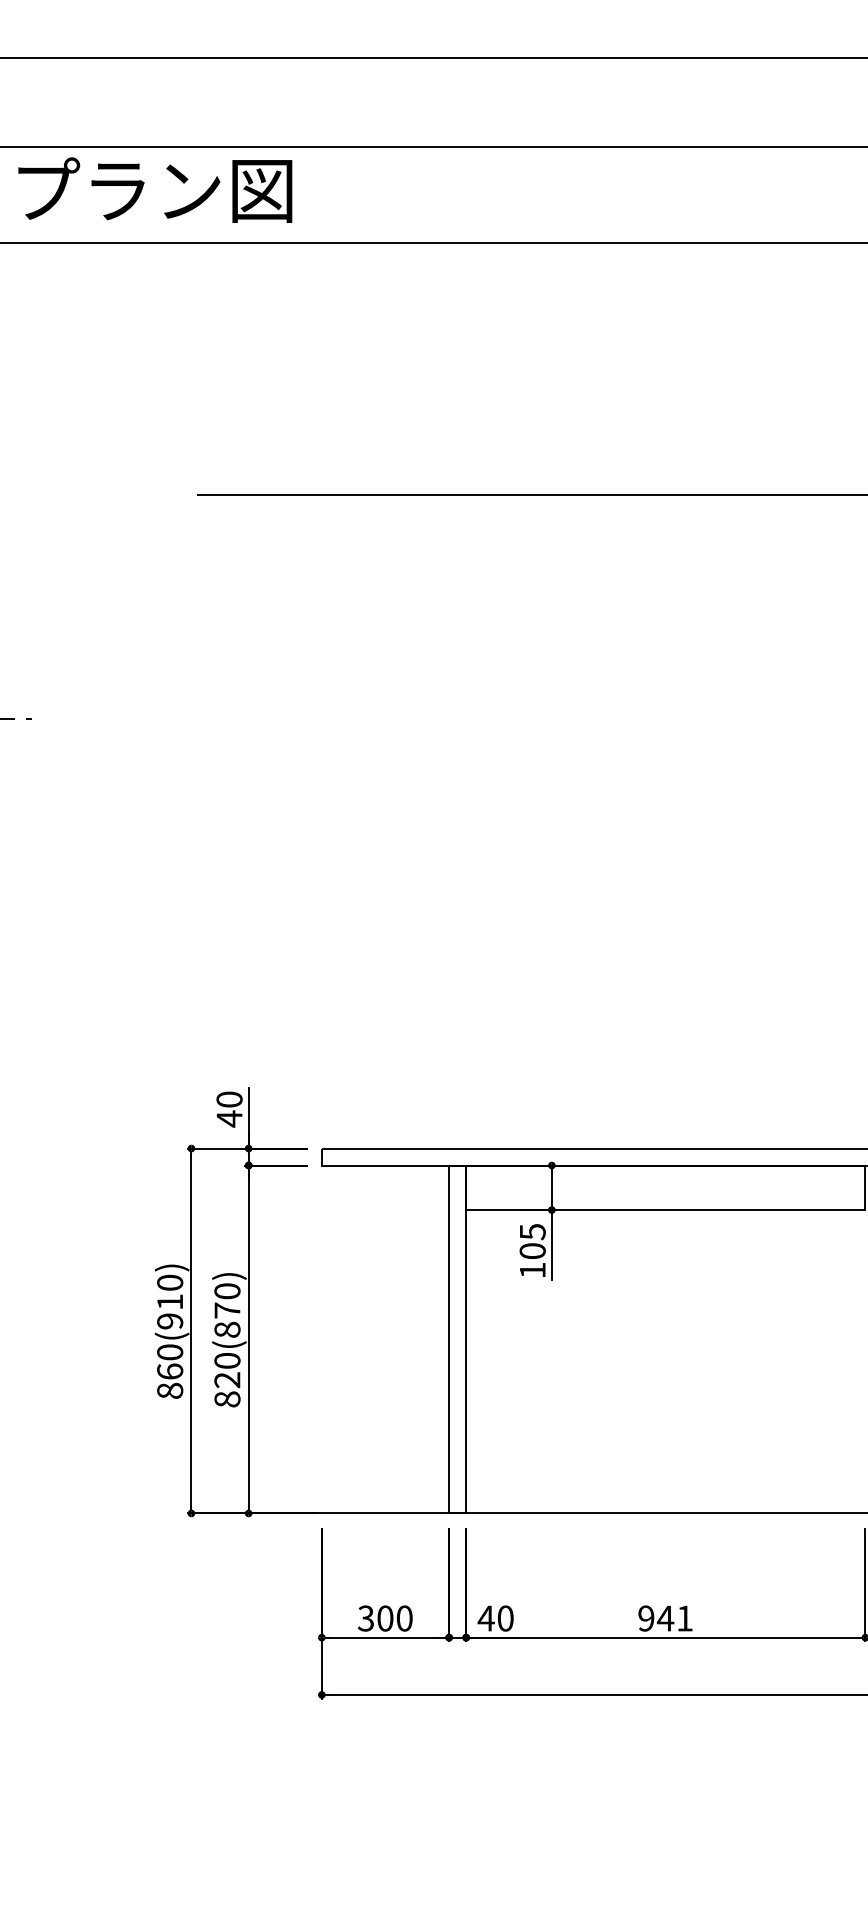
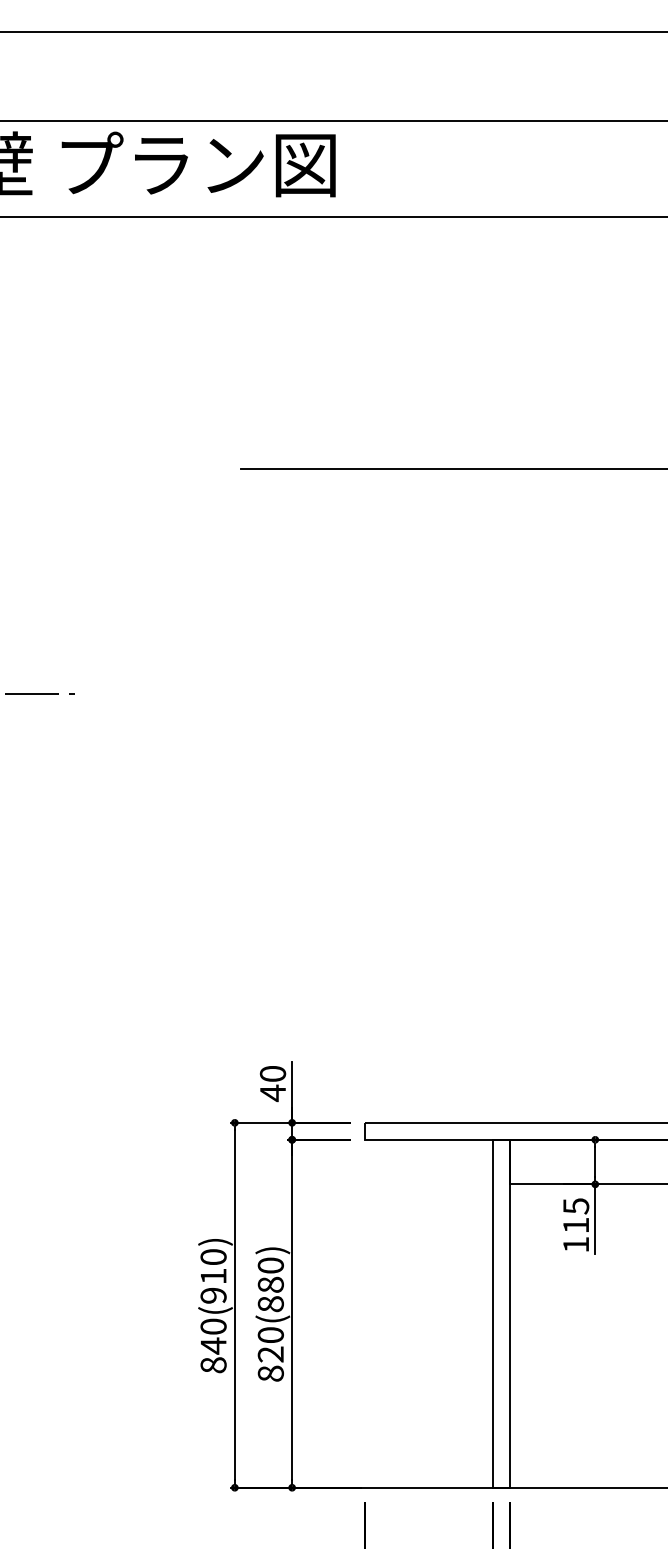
text: (532, 1250) -> (575, 1224), 105 -> 115
text: (227, 1310) -> (270, 1284), 820(870) -> 820(880)
text: (170, 1371) -> (213, 1345), 860(910) -> 840(910)

